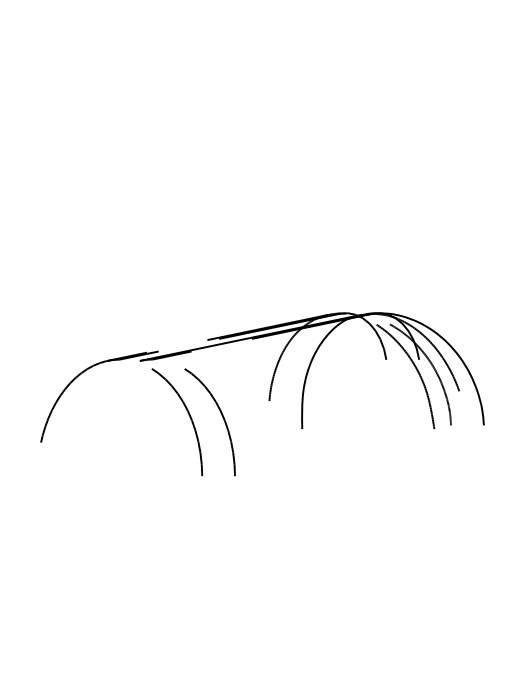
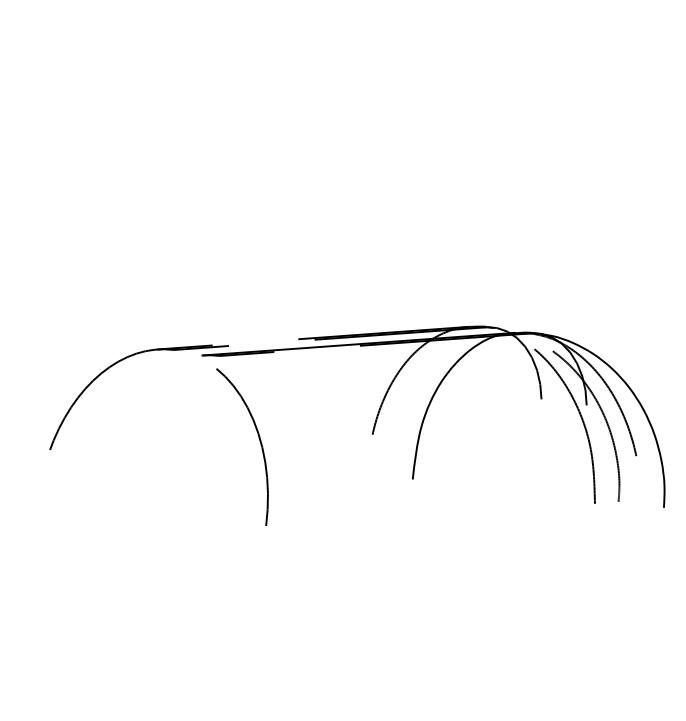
curve: (222, 418) -> (304, 450), removed

